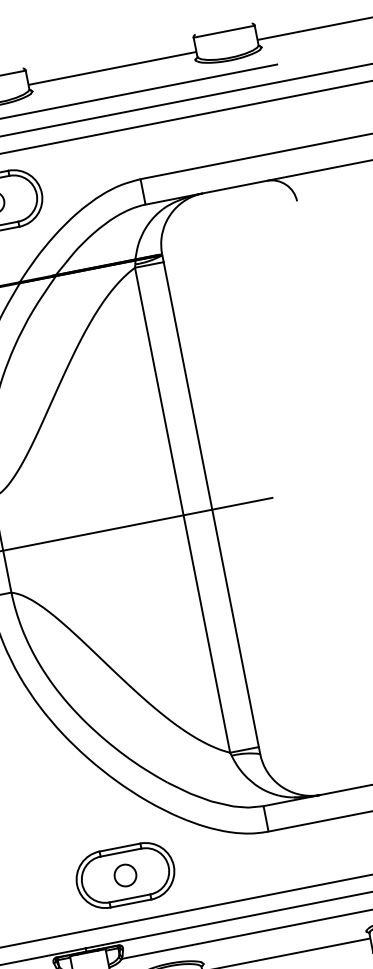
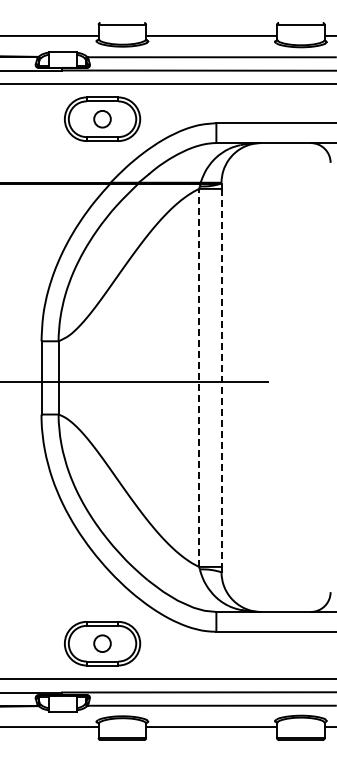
line: (211, 505) -> (221, 378), solid -> dashed
line: (182, 509) -> (199, 377), solid -> dashed

